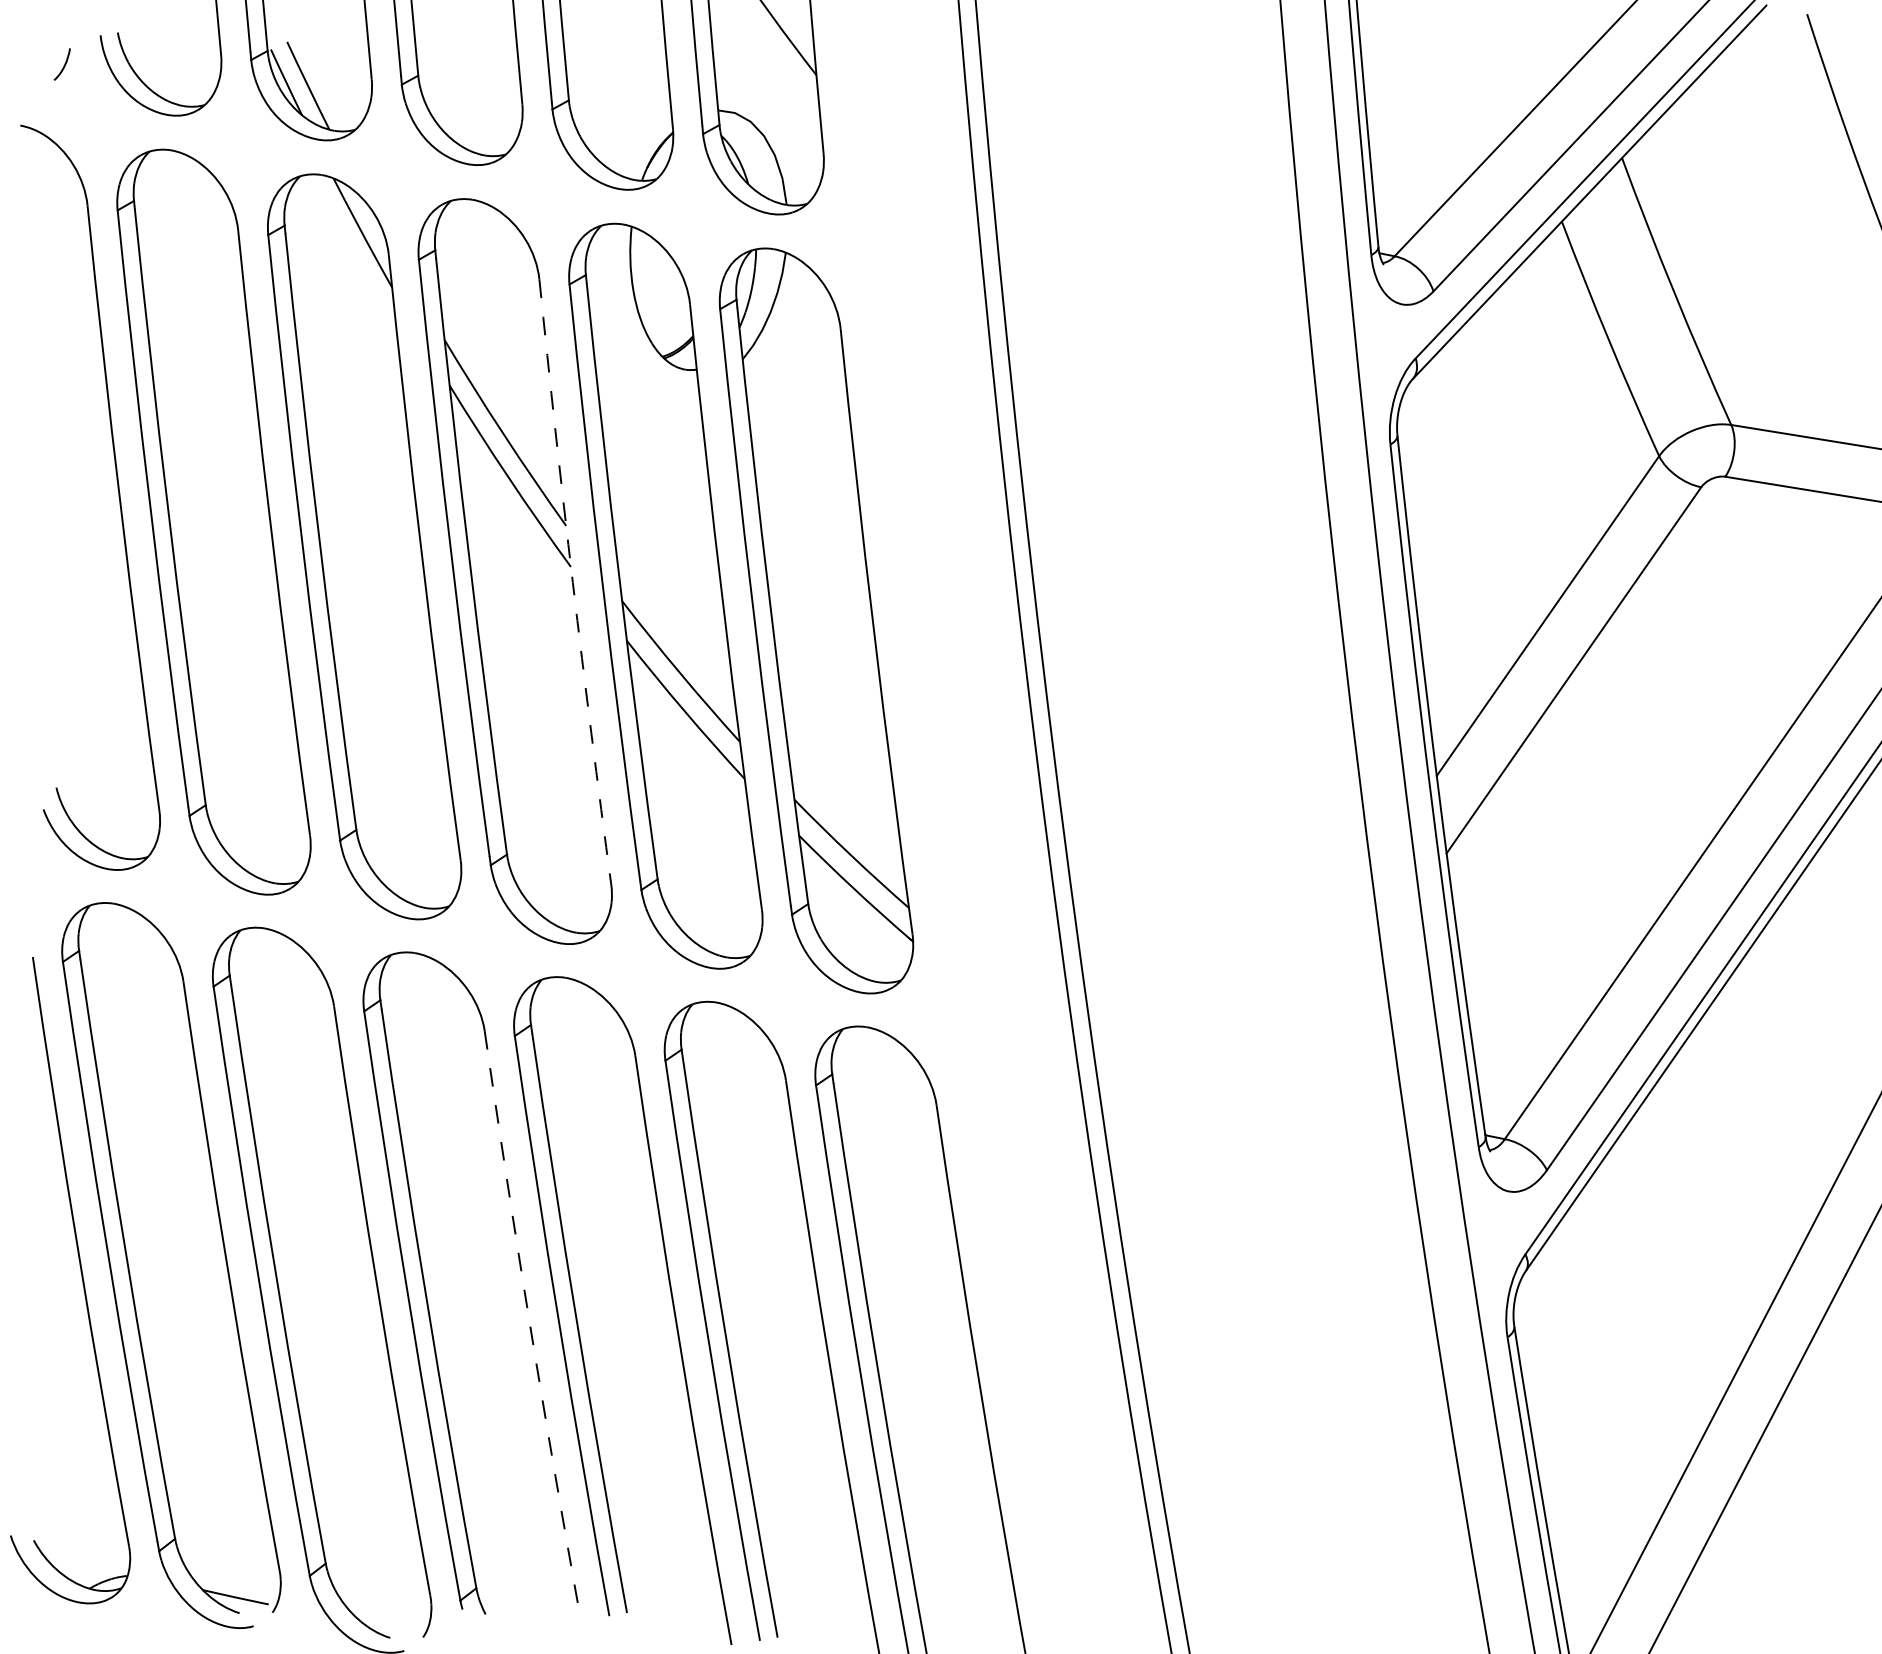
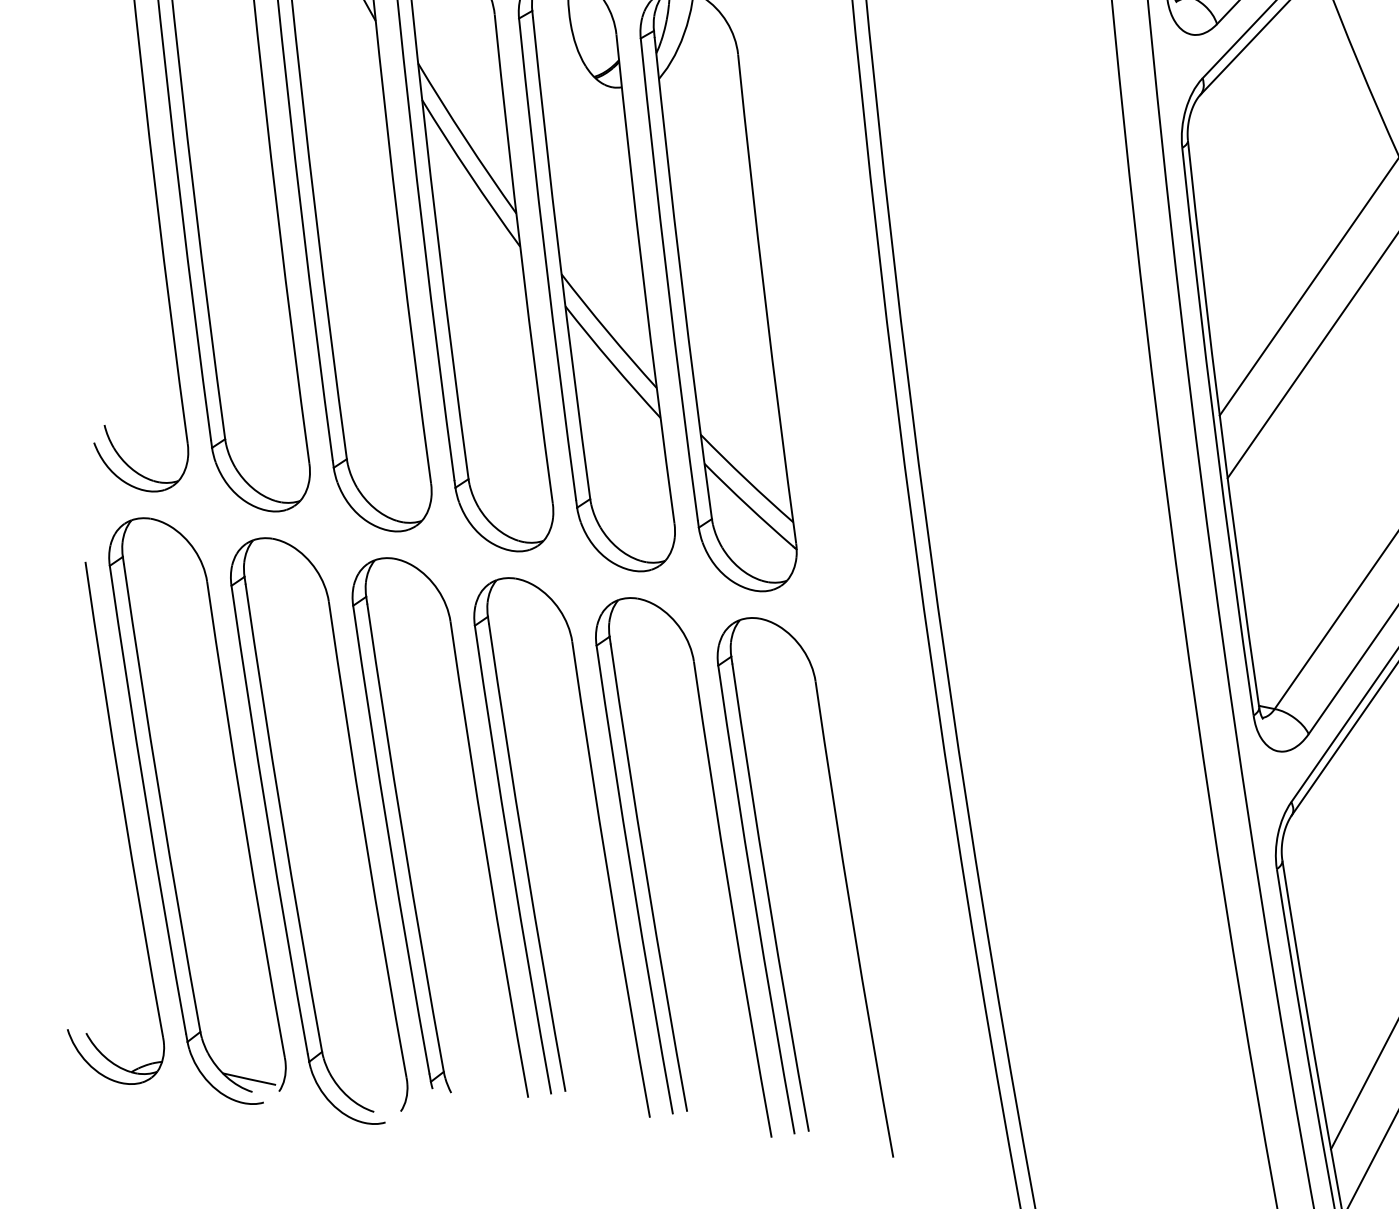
arc: (572, 582) -> (521, 259), dashed -> solid
arc: (530, 1326) -> (487, 860), dashed -> solid

